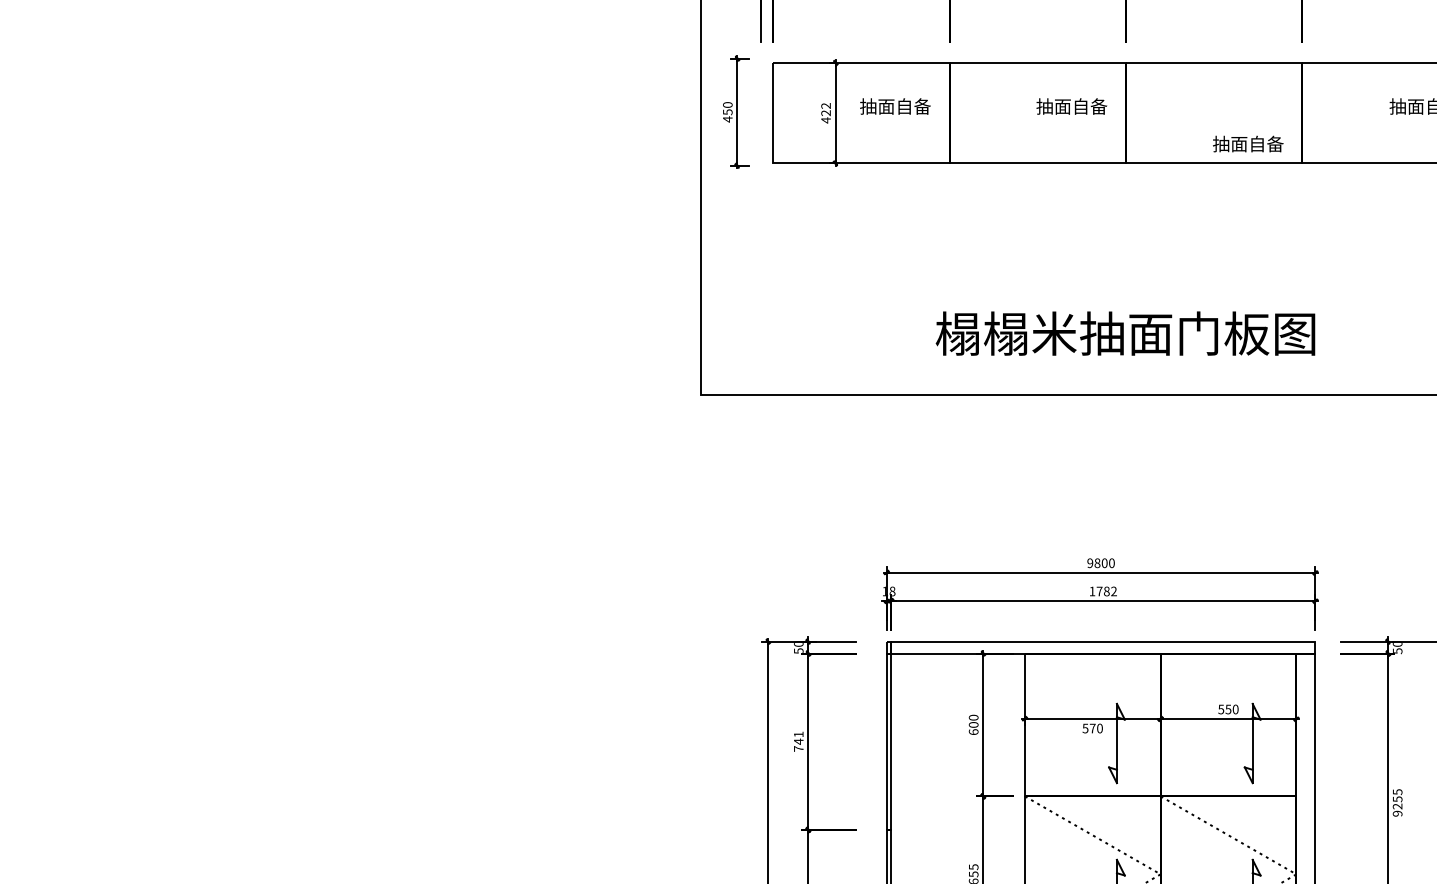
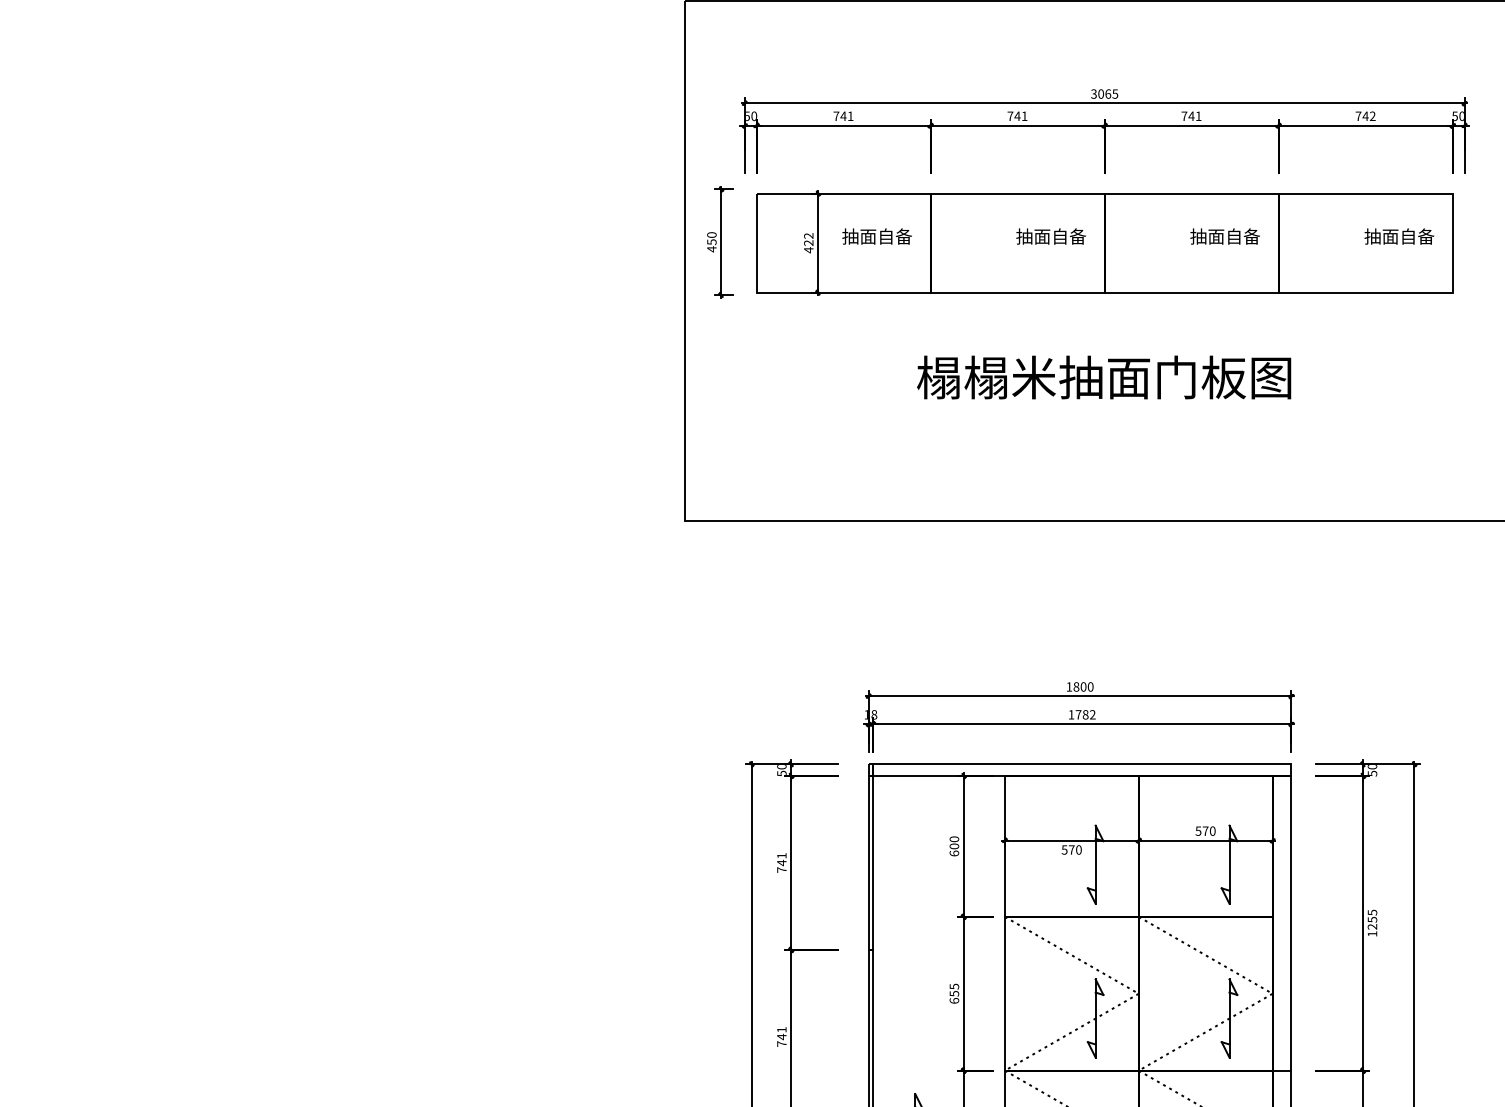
text: (1247, 143) -> (1224, 236), moved
text: (1125, 333) -> (1104, 377), moved
text: (1090, 562) -> (1069, 686), 9800 -> 1800
text: (1228, 708) -> (1205, 830), 550 -> 570
text: (1397, 813) -> (1372, 933), 9255 -> 1255

